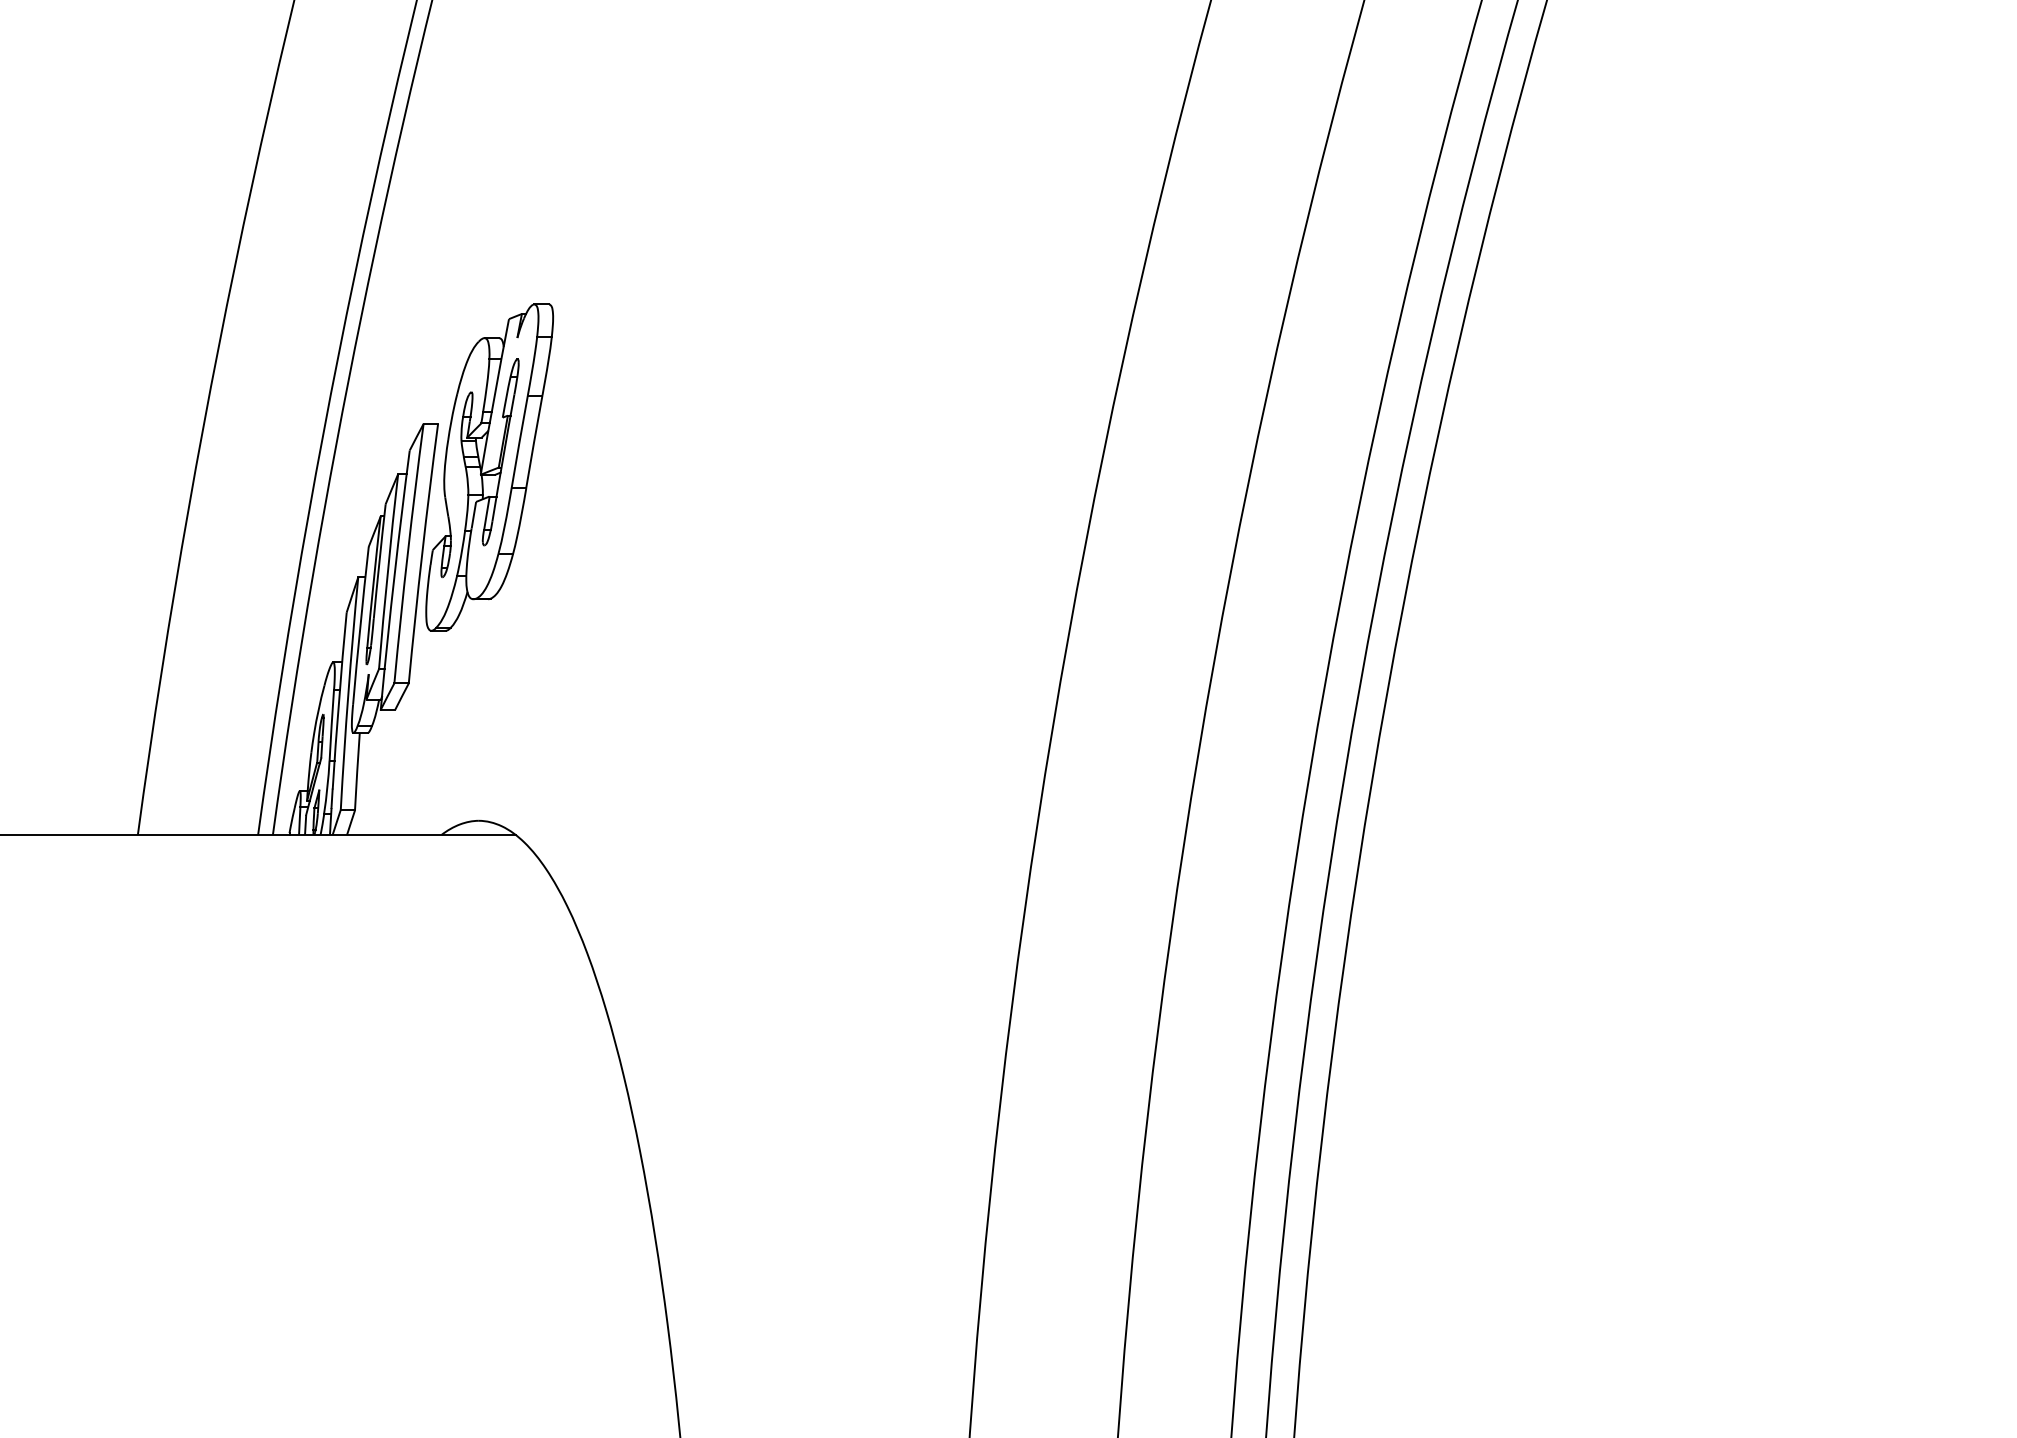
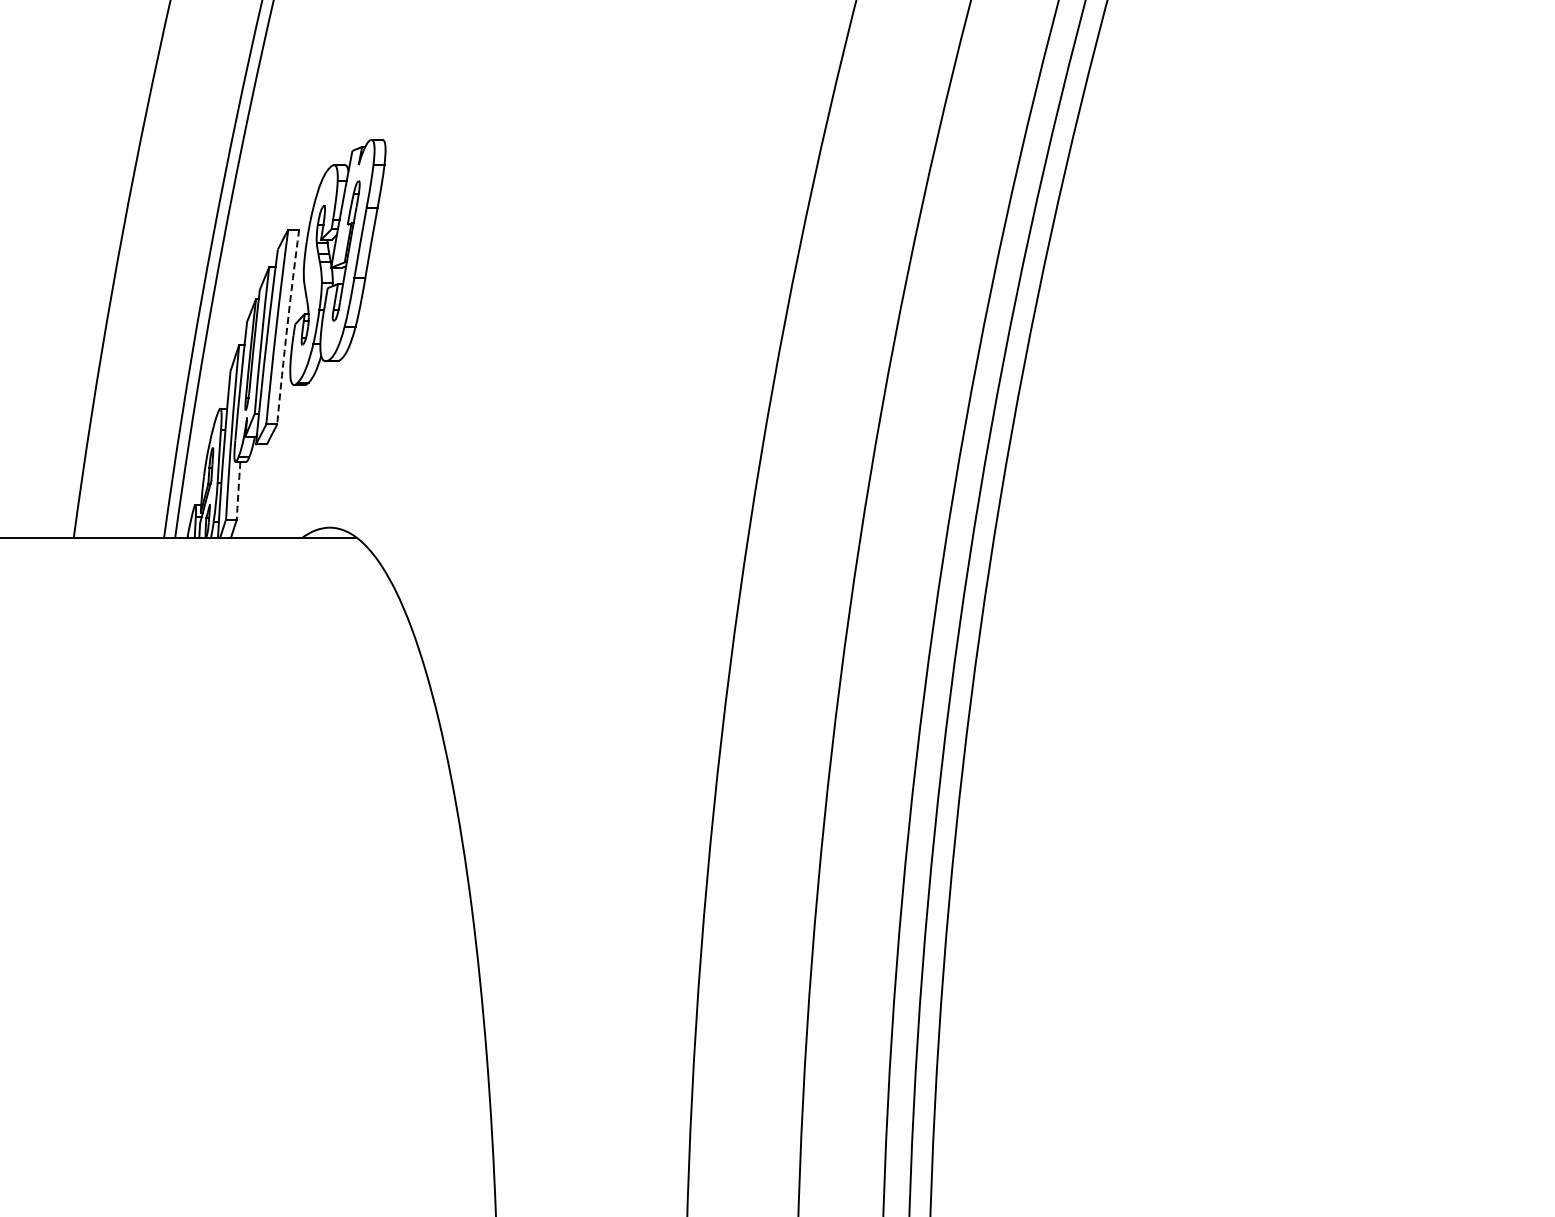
arc: (422, 552) -> (287, 326), solid -> dashed
arc: (357, 771) -> (238, 490), solid -> dashed

